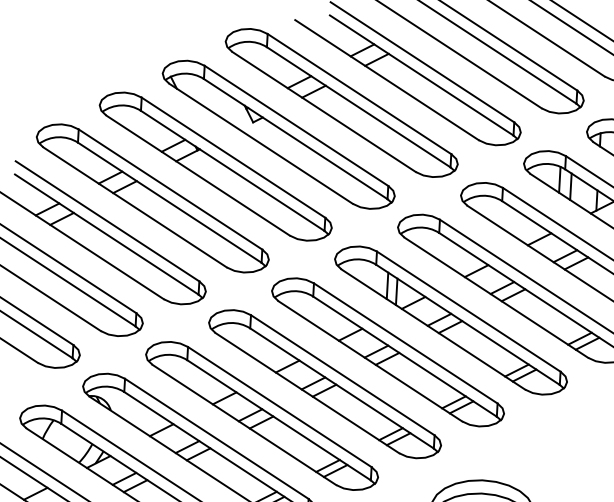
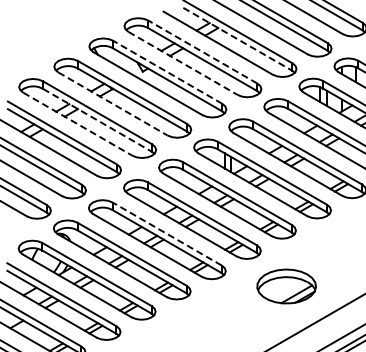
line: (421, 75) -> (237, 39), solid -> dashed
line: (358, 94) -> (202, 52), solid -> dashed
line: (324, 112) -> (183, 63), solid -> dashed
line: (296, 126) -> (167, 72), solid -> dashed
line: (197, 174) -> (112, 103), solid -> dashed
line: (169, 202) -> (97, 120), solid -> dashed
line: (134, 207) -> (77, 124), solid -> dashed
line: (280, 407) -> (167, 234), solid -> dashed

